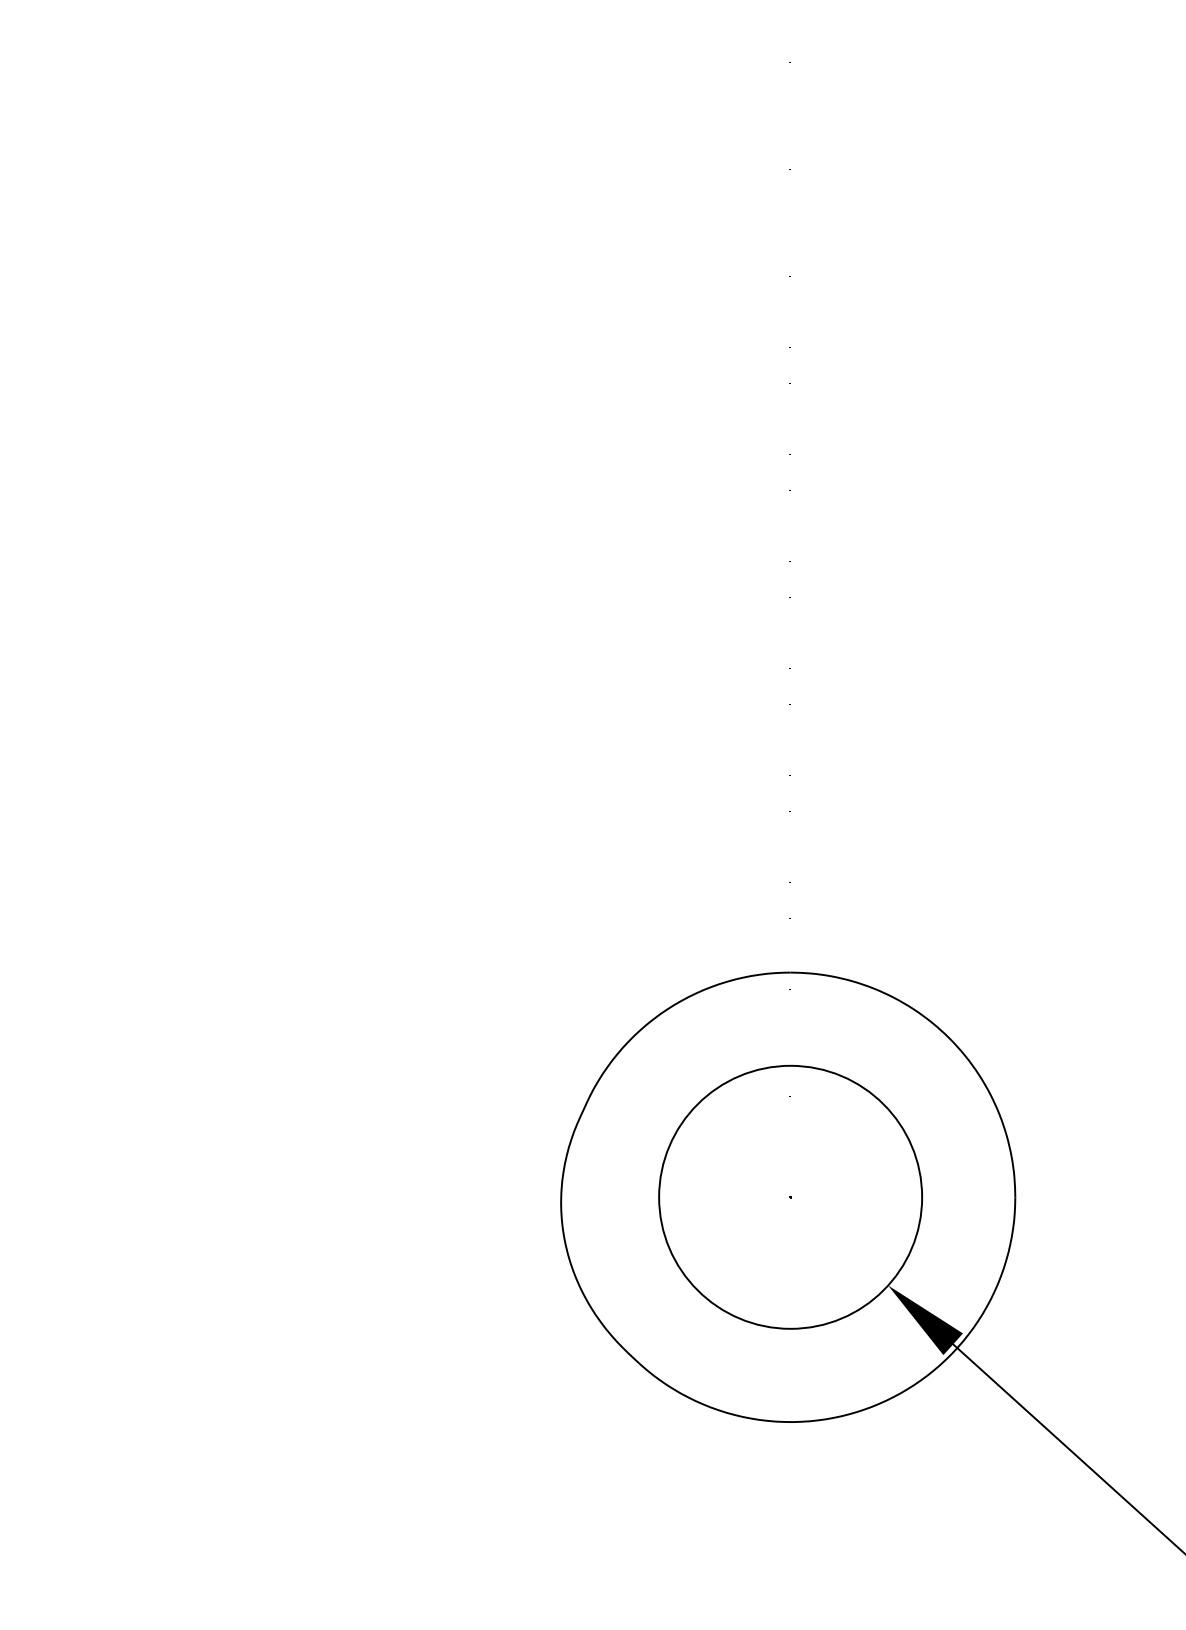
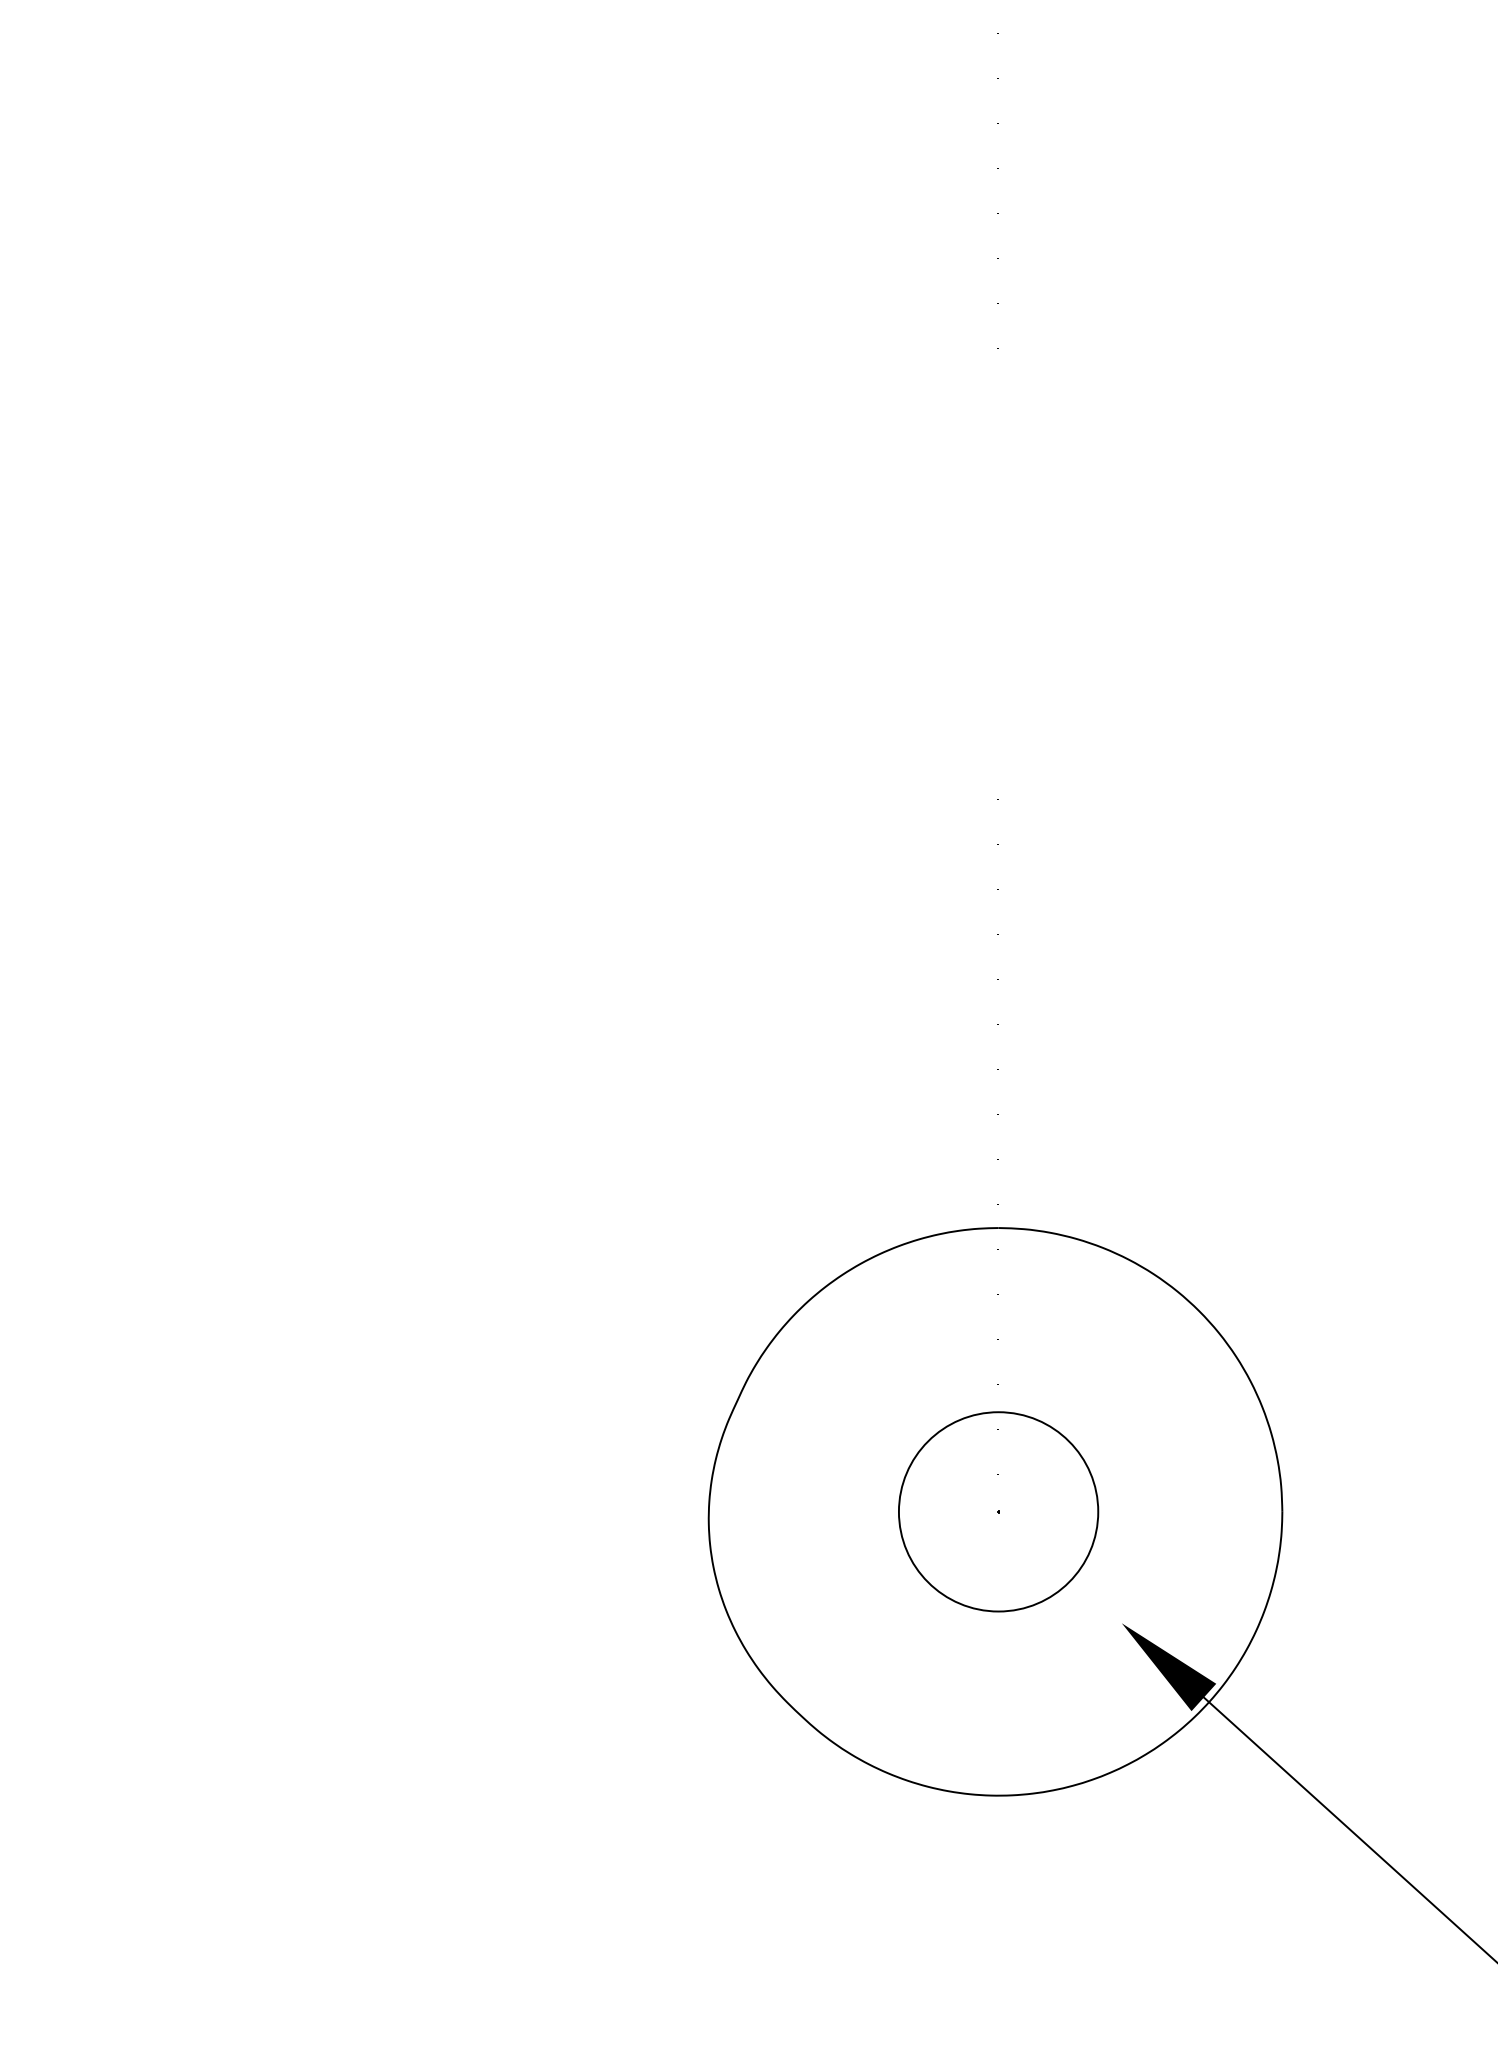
circle: (790, 1197) -> (998, 1511), size x0.6

